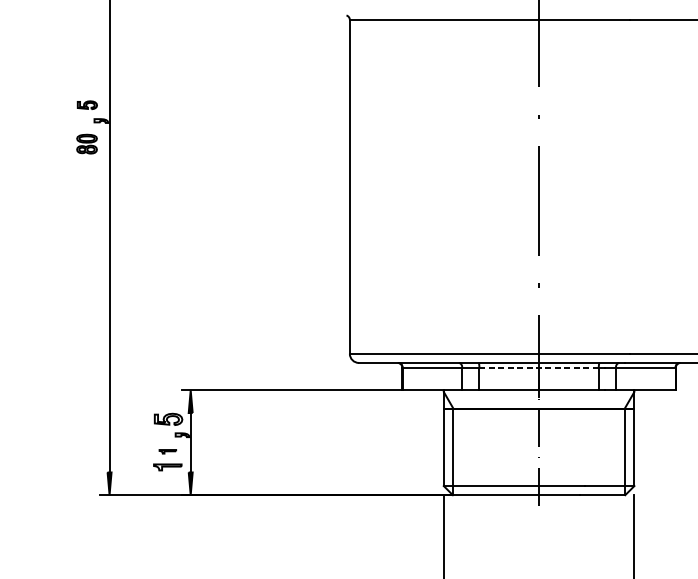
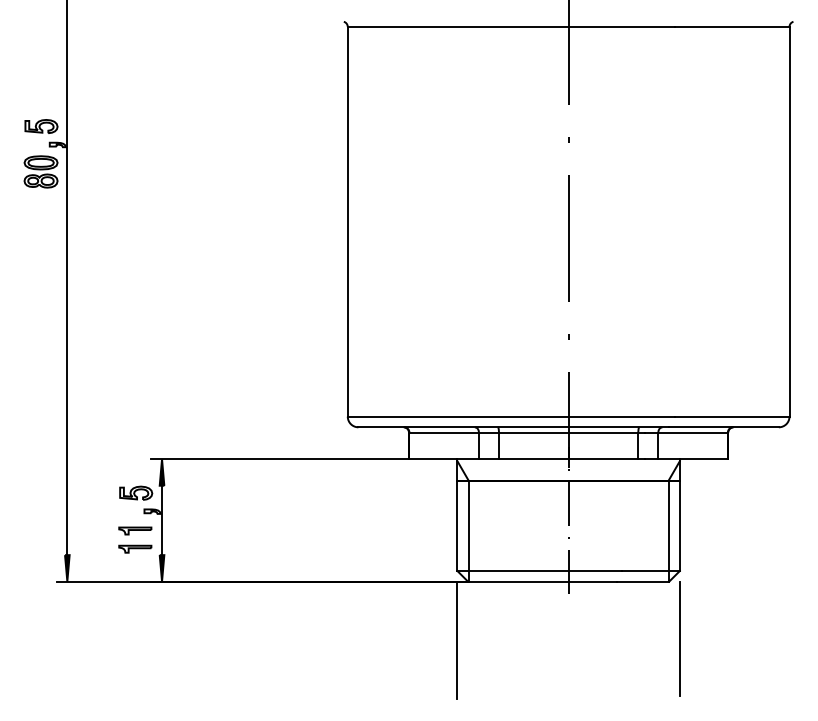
part: (87, 105) -> (41, 126), size x1.43
part: (86, 143) -> (40, 171), size x1.43
line: (538, 367) -> (568, 432), dashed -> solid
part: (167, 451) -> (135, 530), size x1.67

